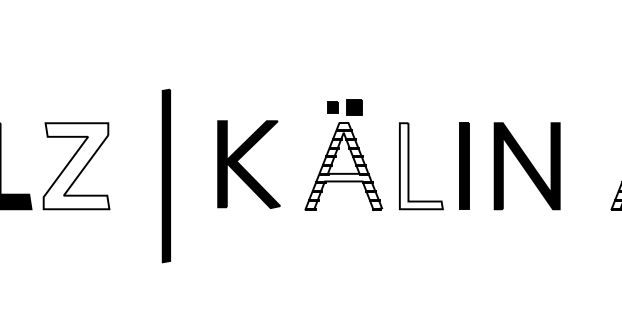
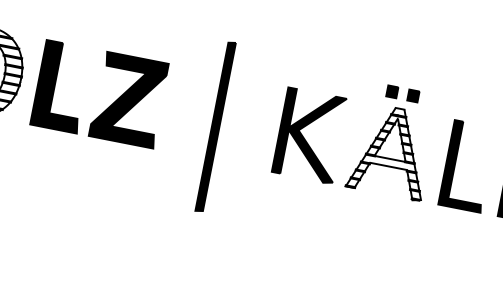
part: (354, 107) -> (413, 95), size x0.71
part: (248, 164) -> (309, 135), moved
fill: (76, 166) -> (129, 100), added
fill: (420, 166) -> (466, 166), added

